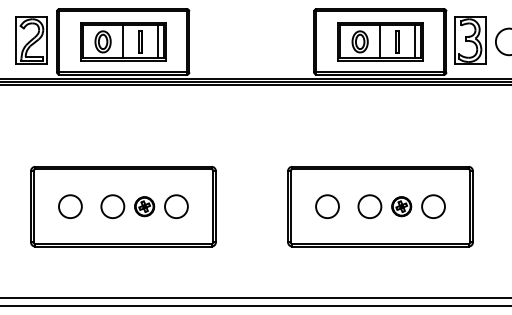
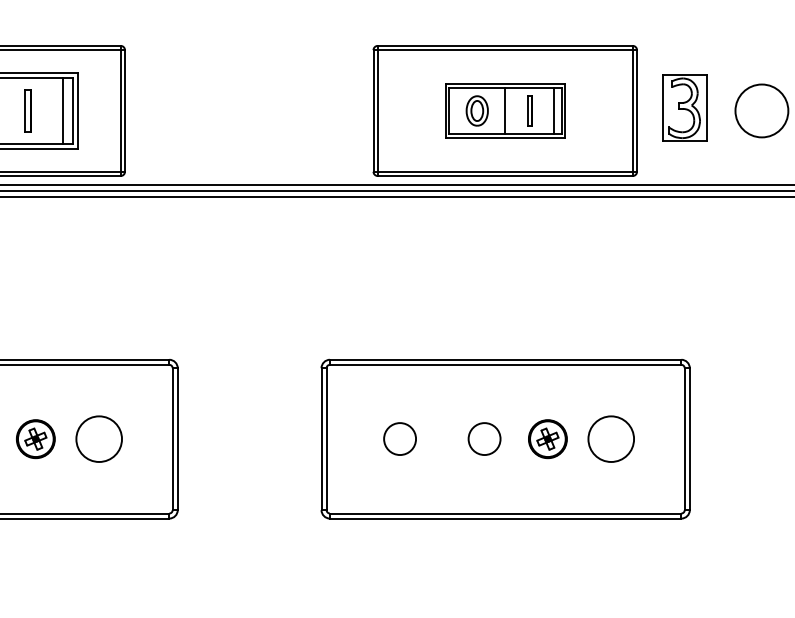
part: (470, 40) -> (684, 108), size x0.7
part: (380, 41) -> (505, 110), size x0.7
circle: (327, 206) -> (400, 438), size x0.7
circle: (369, 206) -> (483, 438), size x0.7

